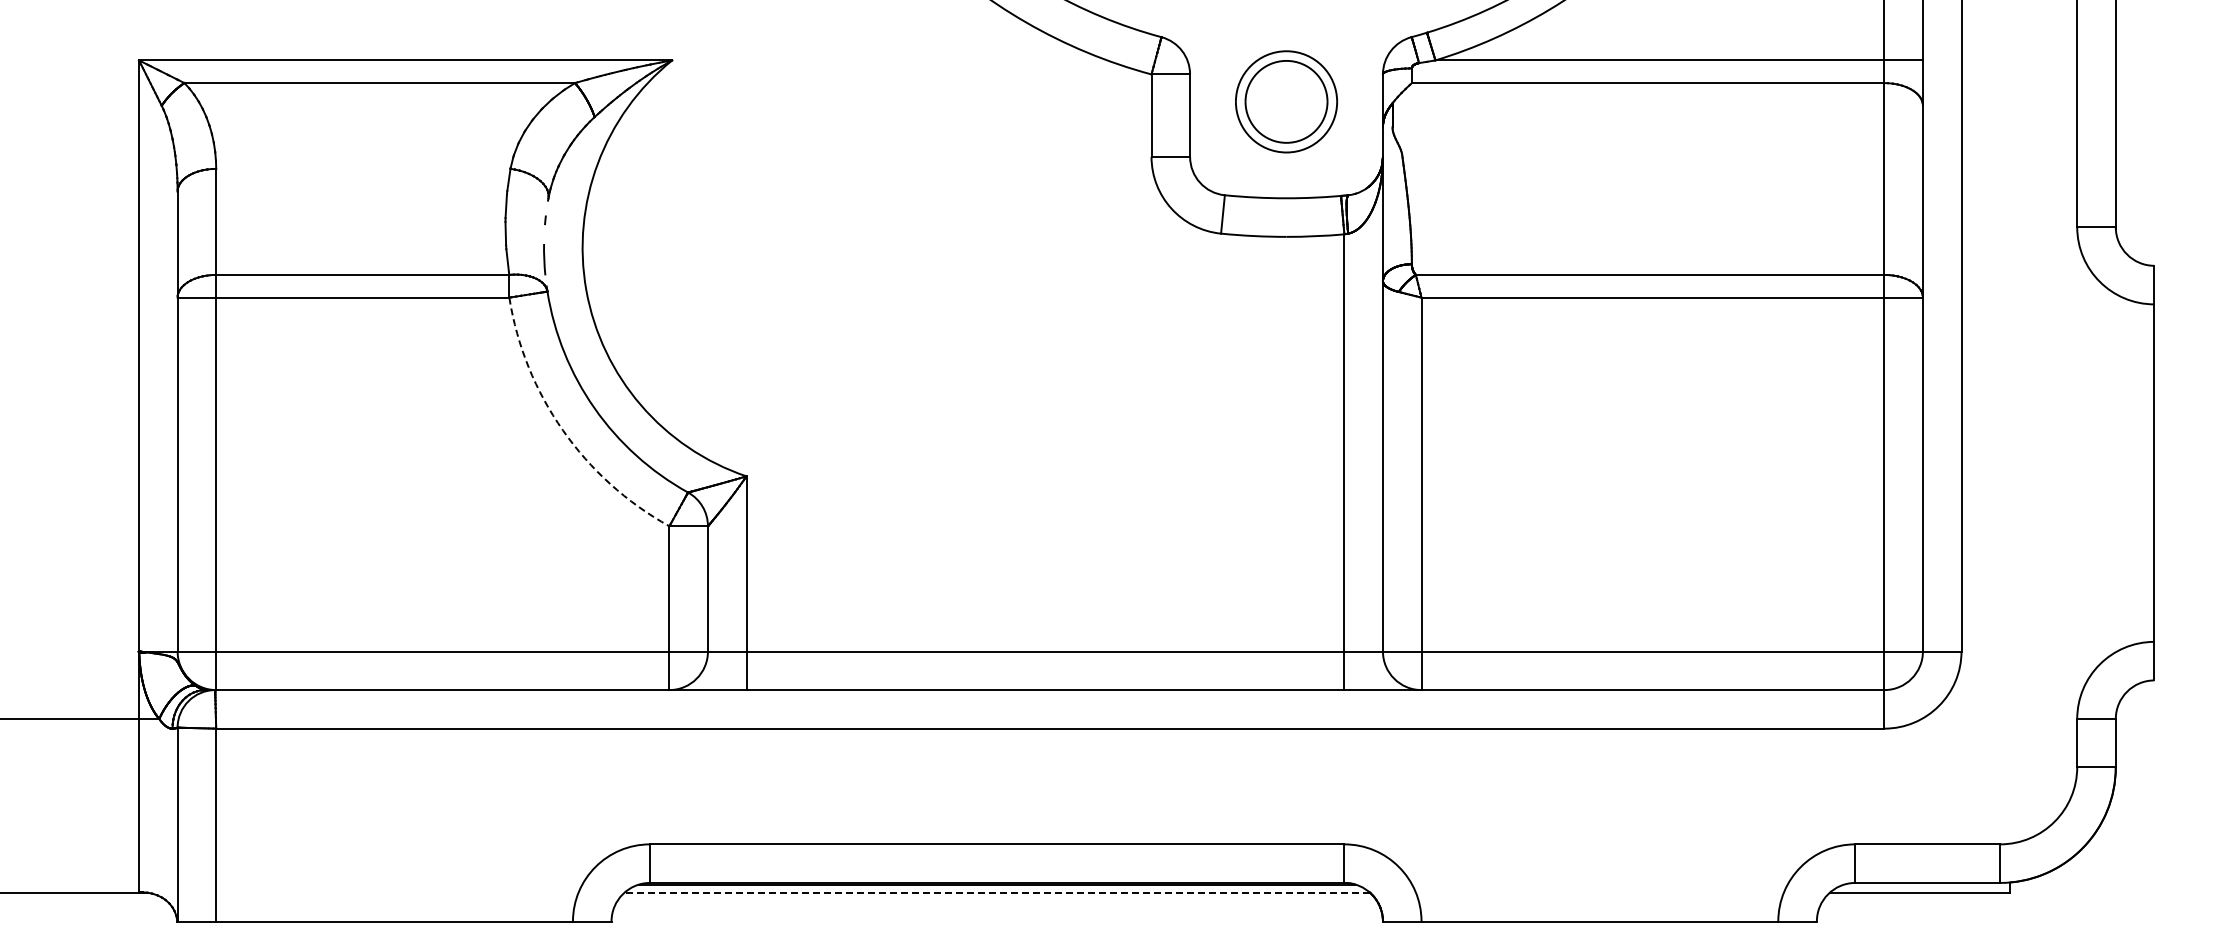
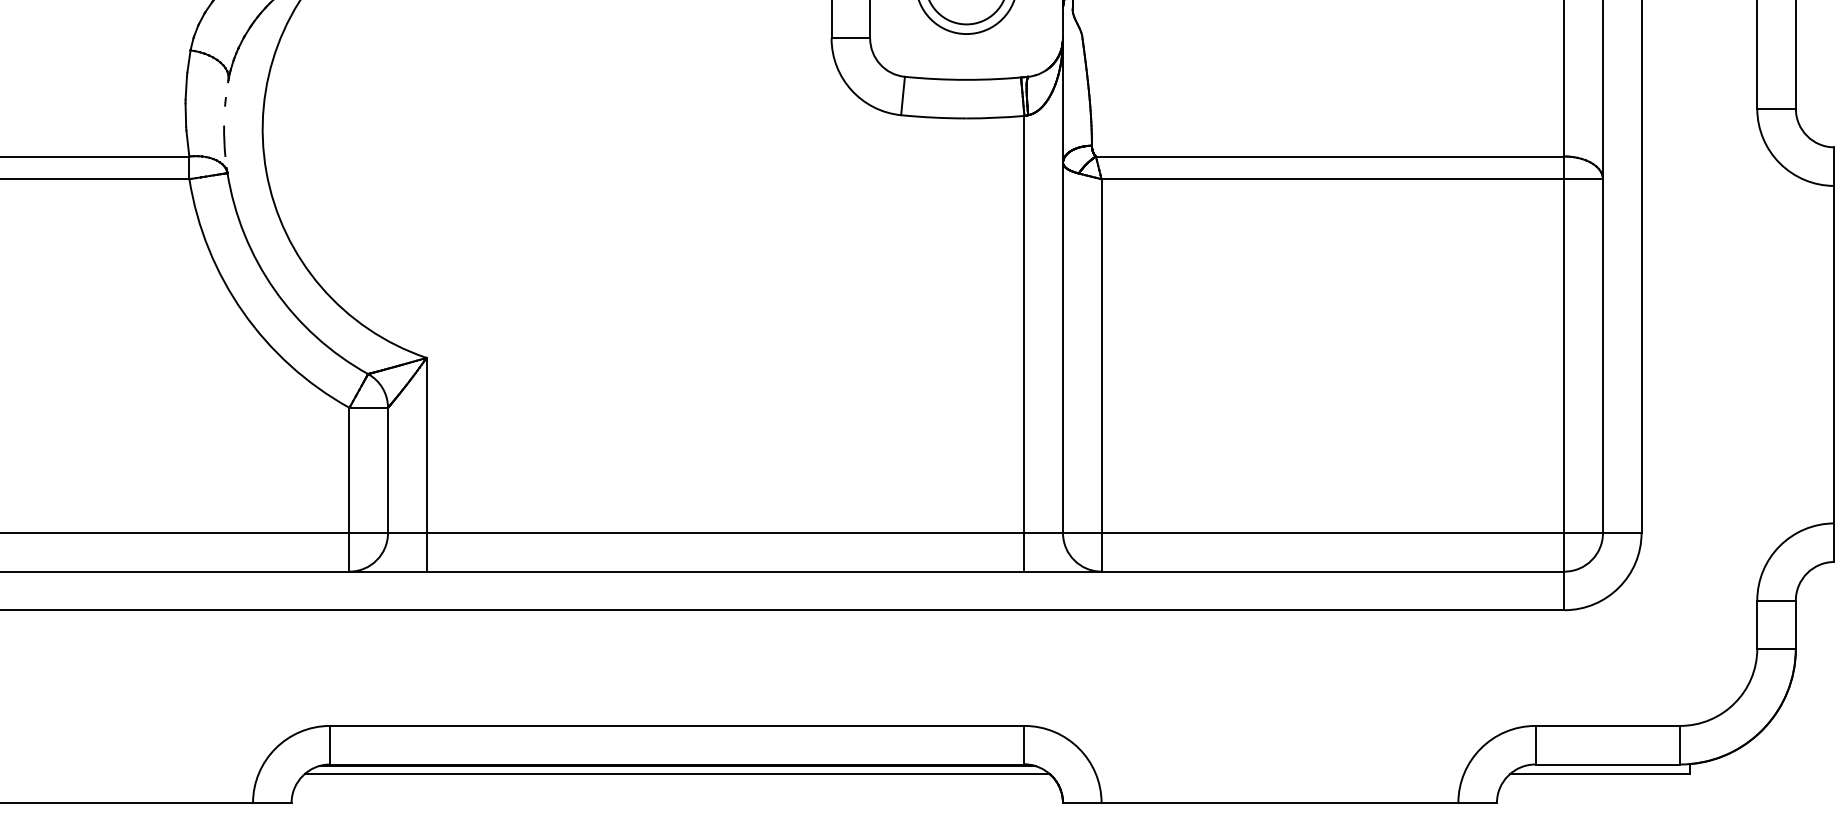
arc: (562, 430) -> (242, 312), dashed -> solid
line: (997, 892) -> (677, 774), dashed -> solid

